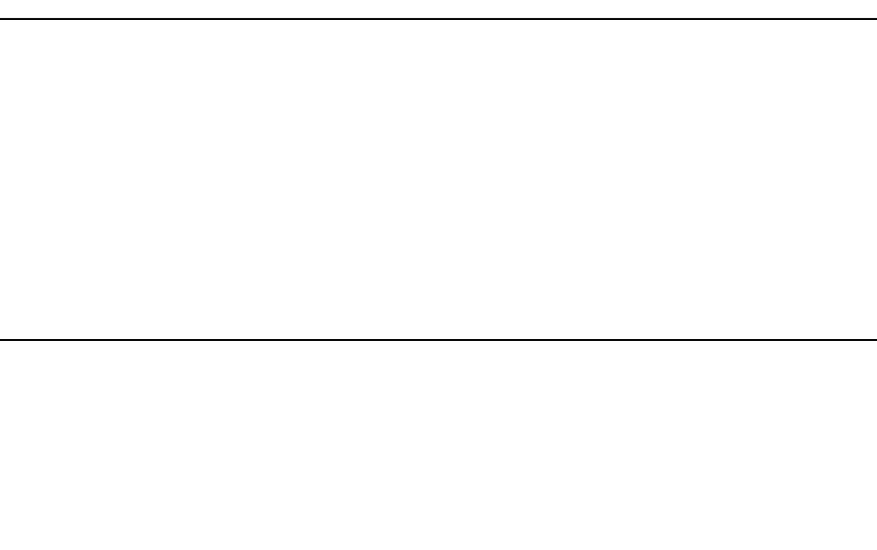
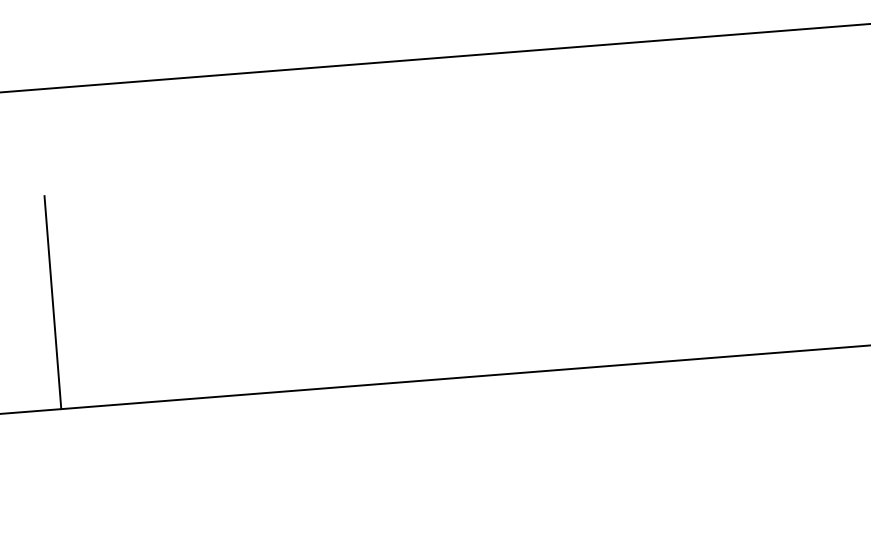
line: (75, 232) -> (53, 302), added

